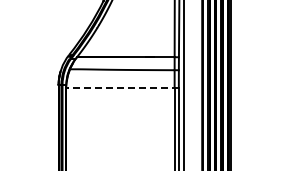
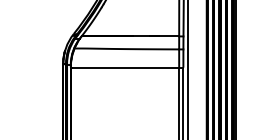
line: (122, 88) -> (127, 67), dashed -> solid

